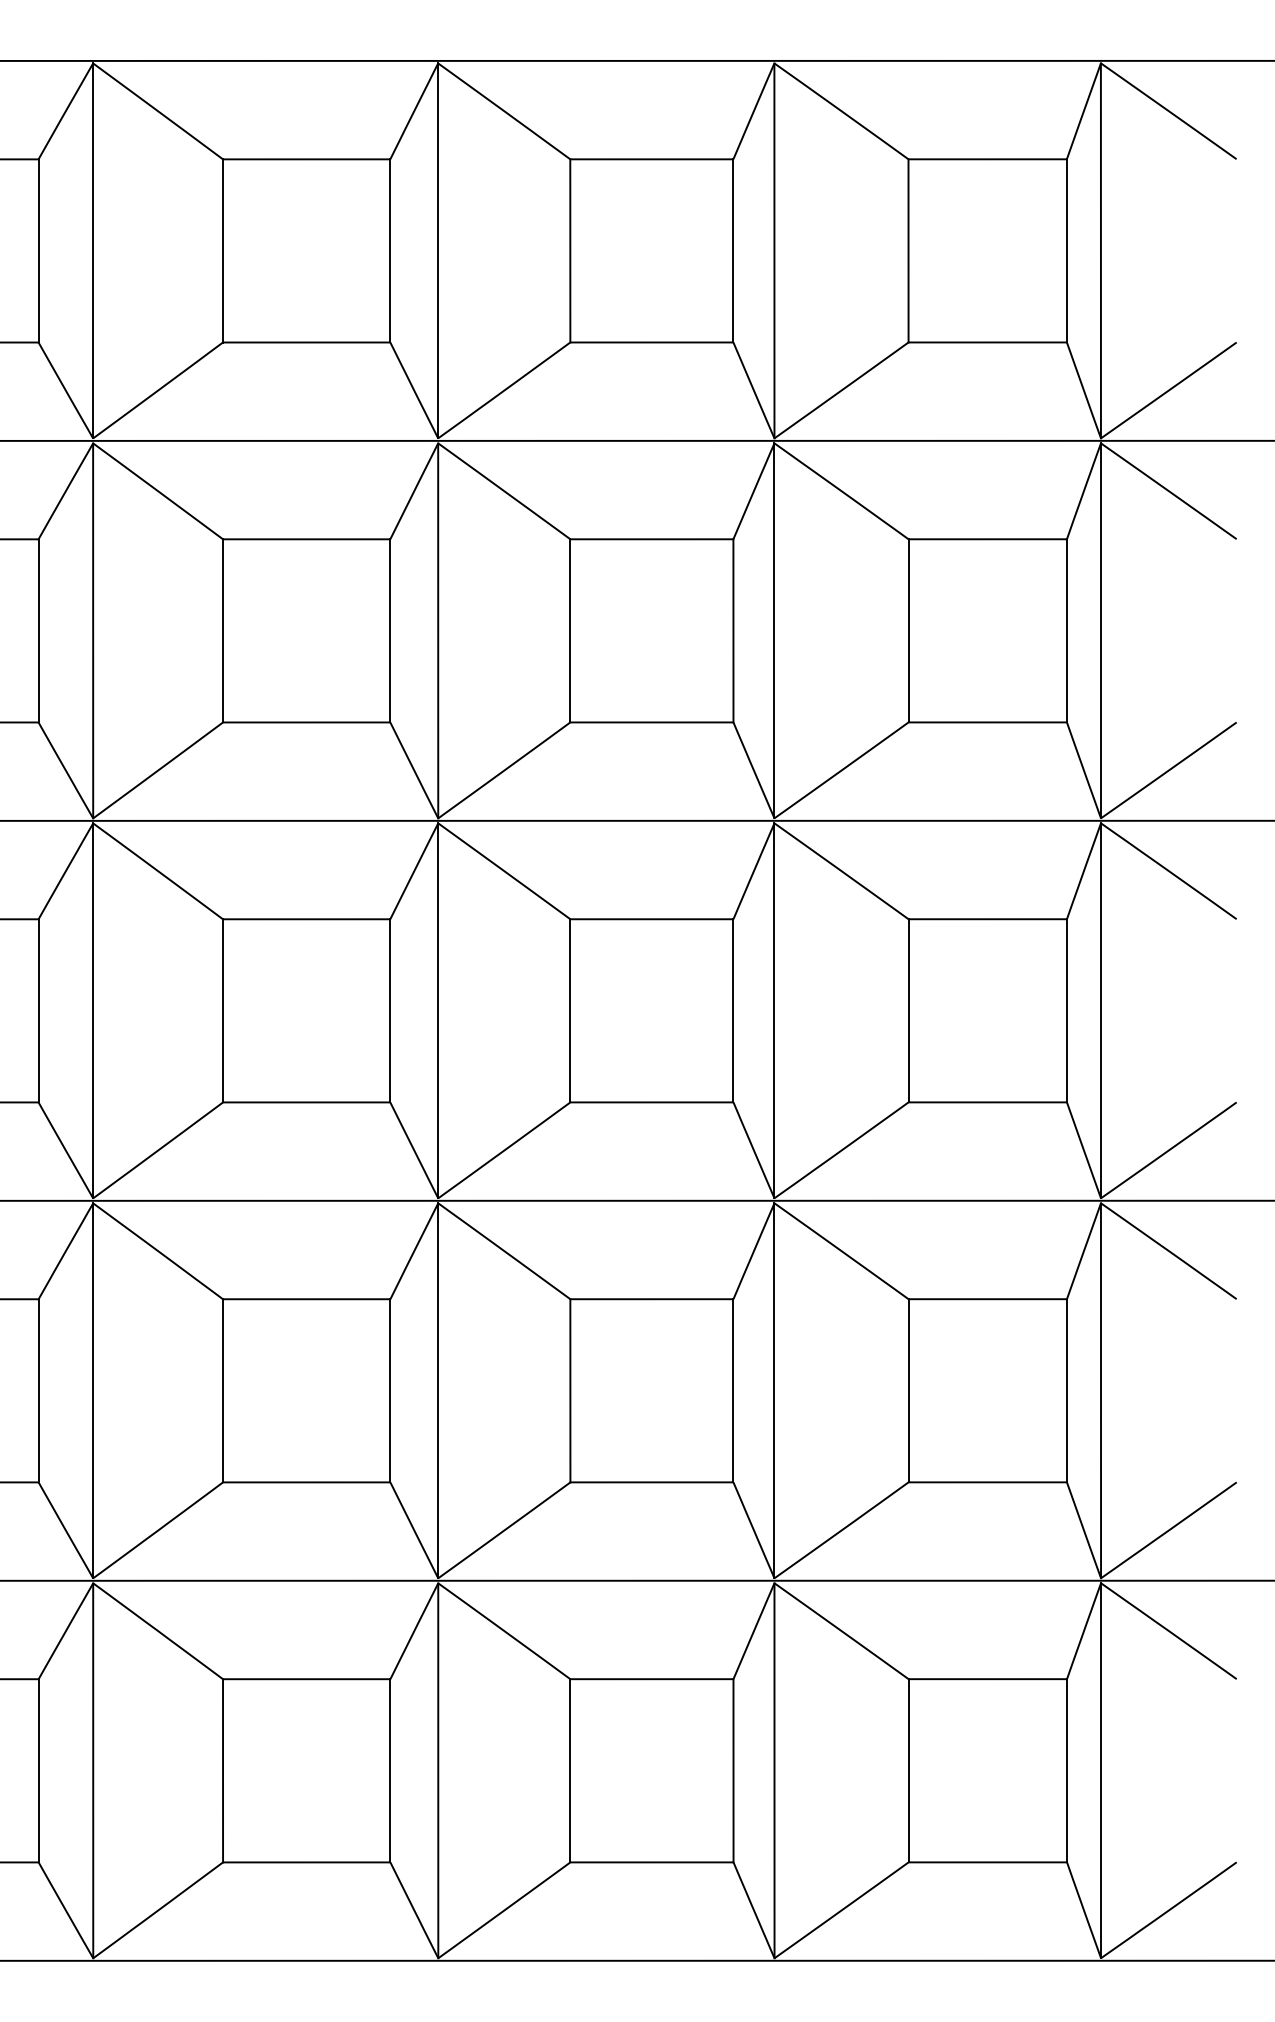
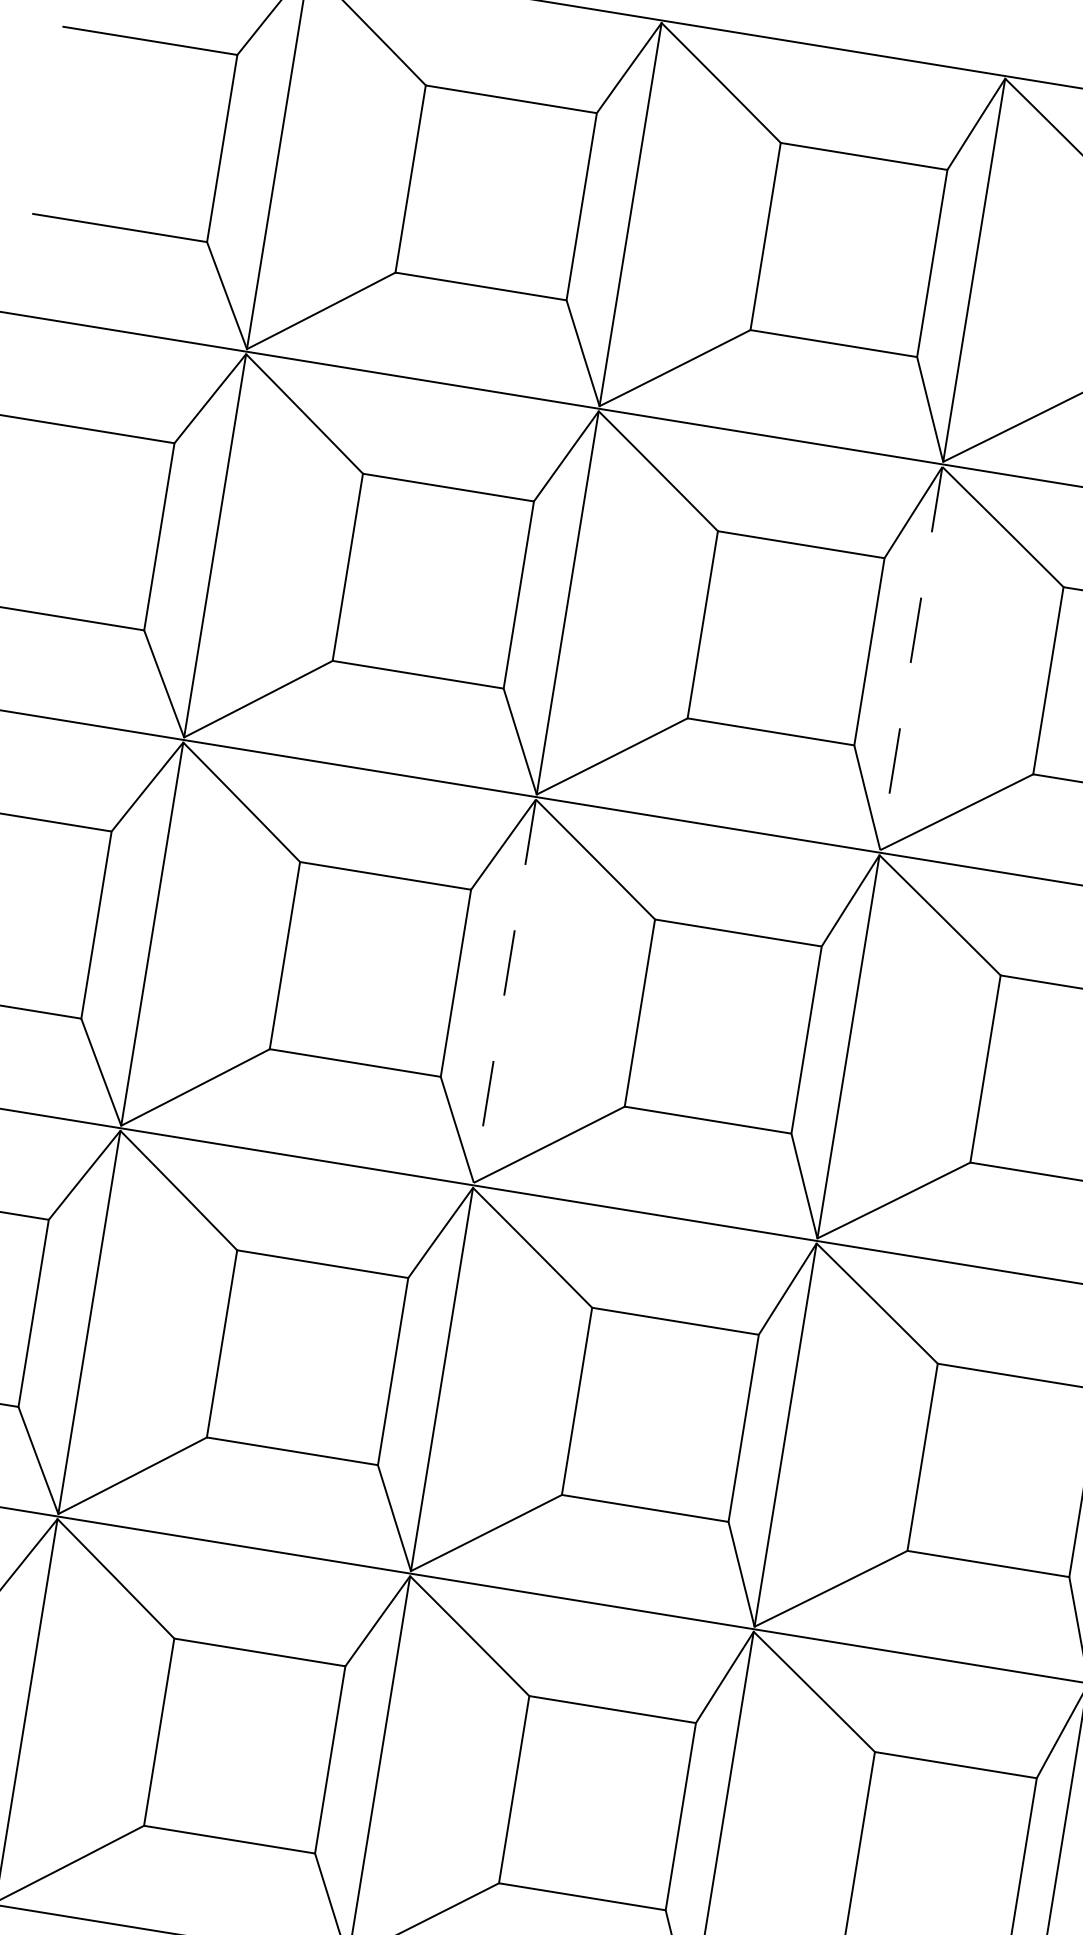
line: (774, 631) -> (911, 659), solid -> dashed
line: (438, 1010) -> (505, 990), solid -> dashed

